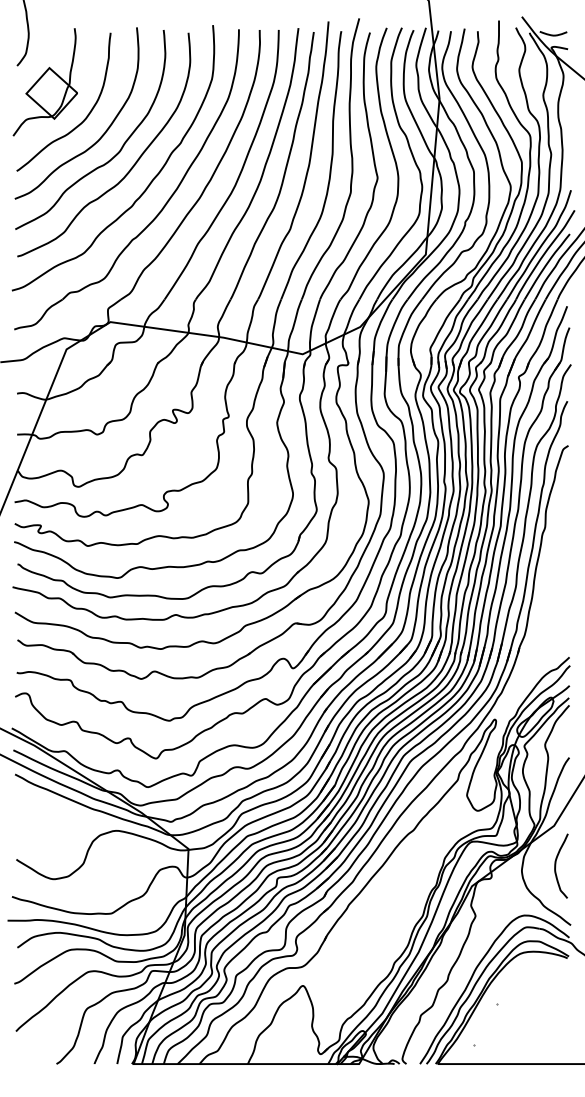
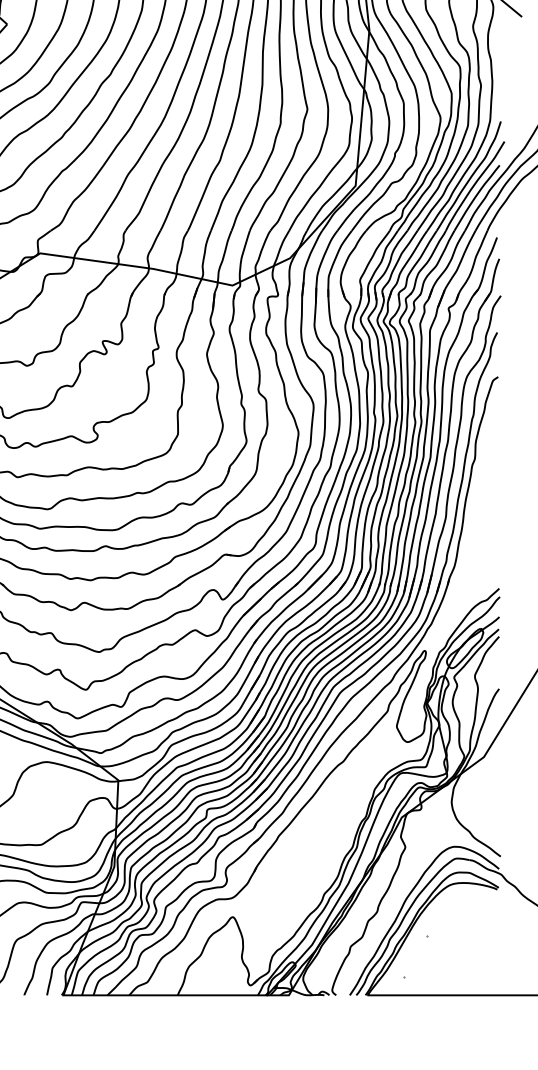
curve: (556, 865) -> (486, 796), removed

